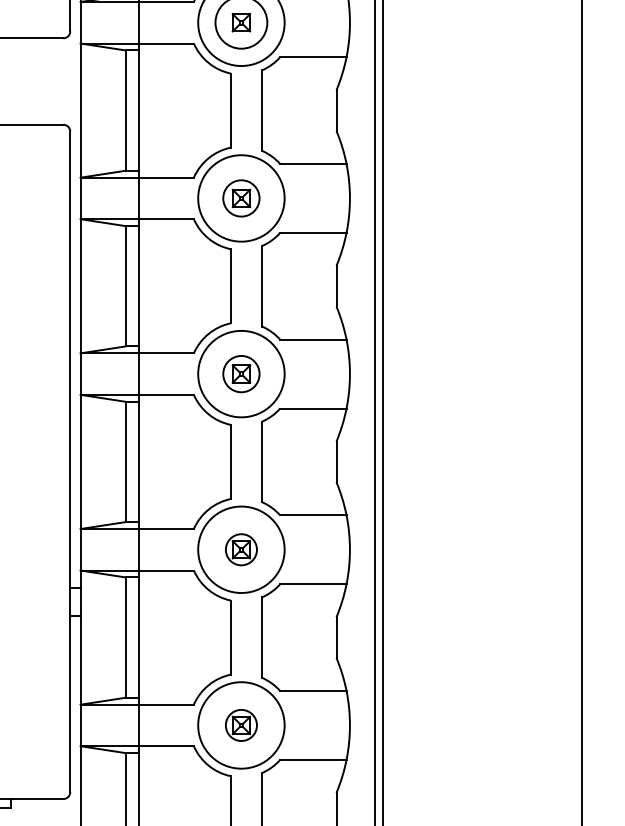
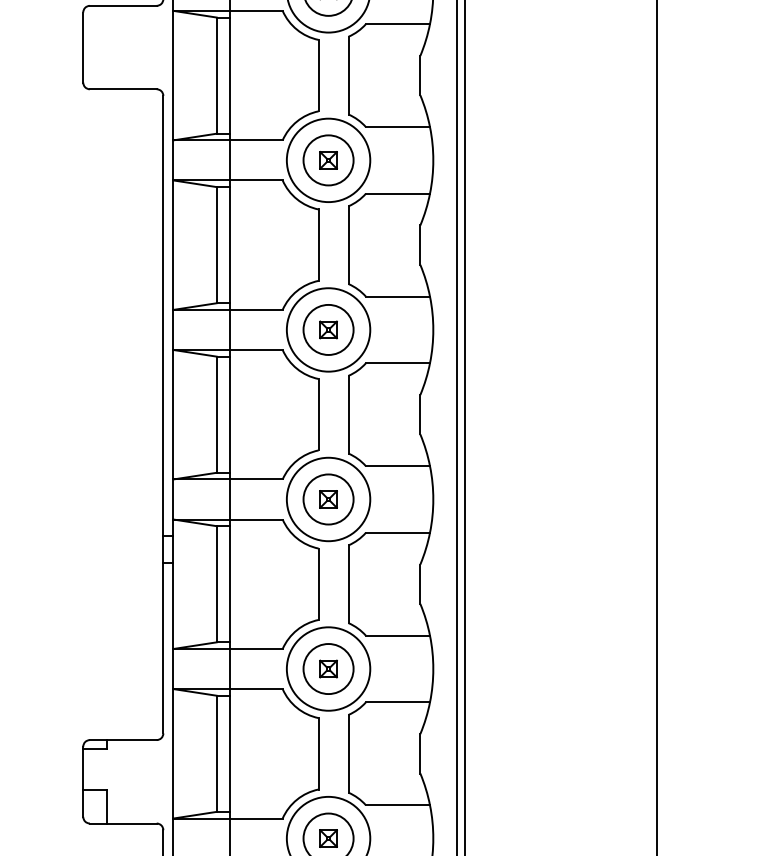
circle: (241, 198) -> (328, 160), size x1.43
circle: (241, 373) -> (328, 329), size x1.43
circle: (241, 549) -> (328, 499), size x1.67
circle: (241, 725) -> (328, 669), size x1.67

